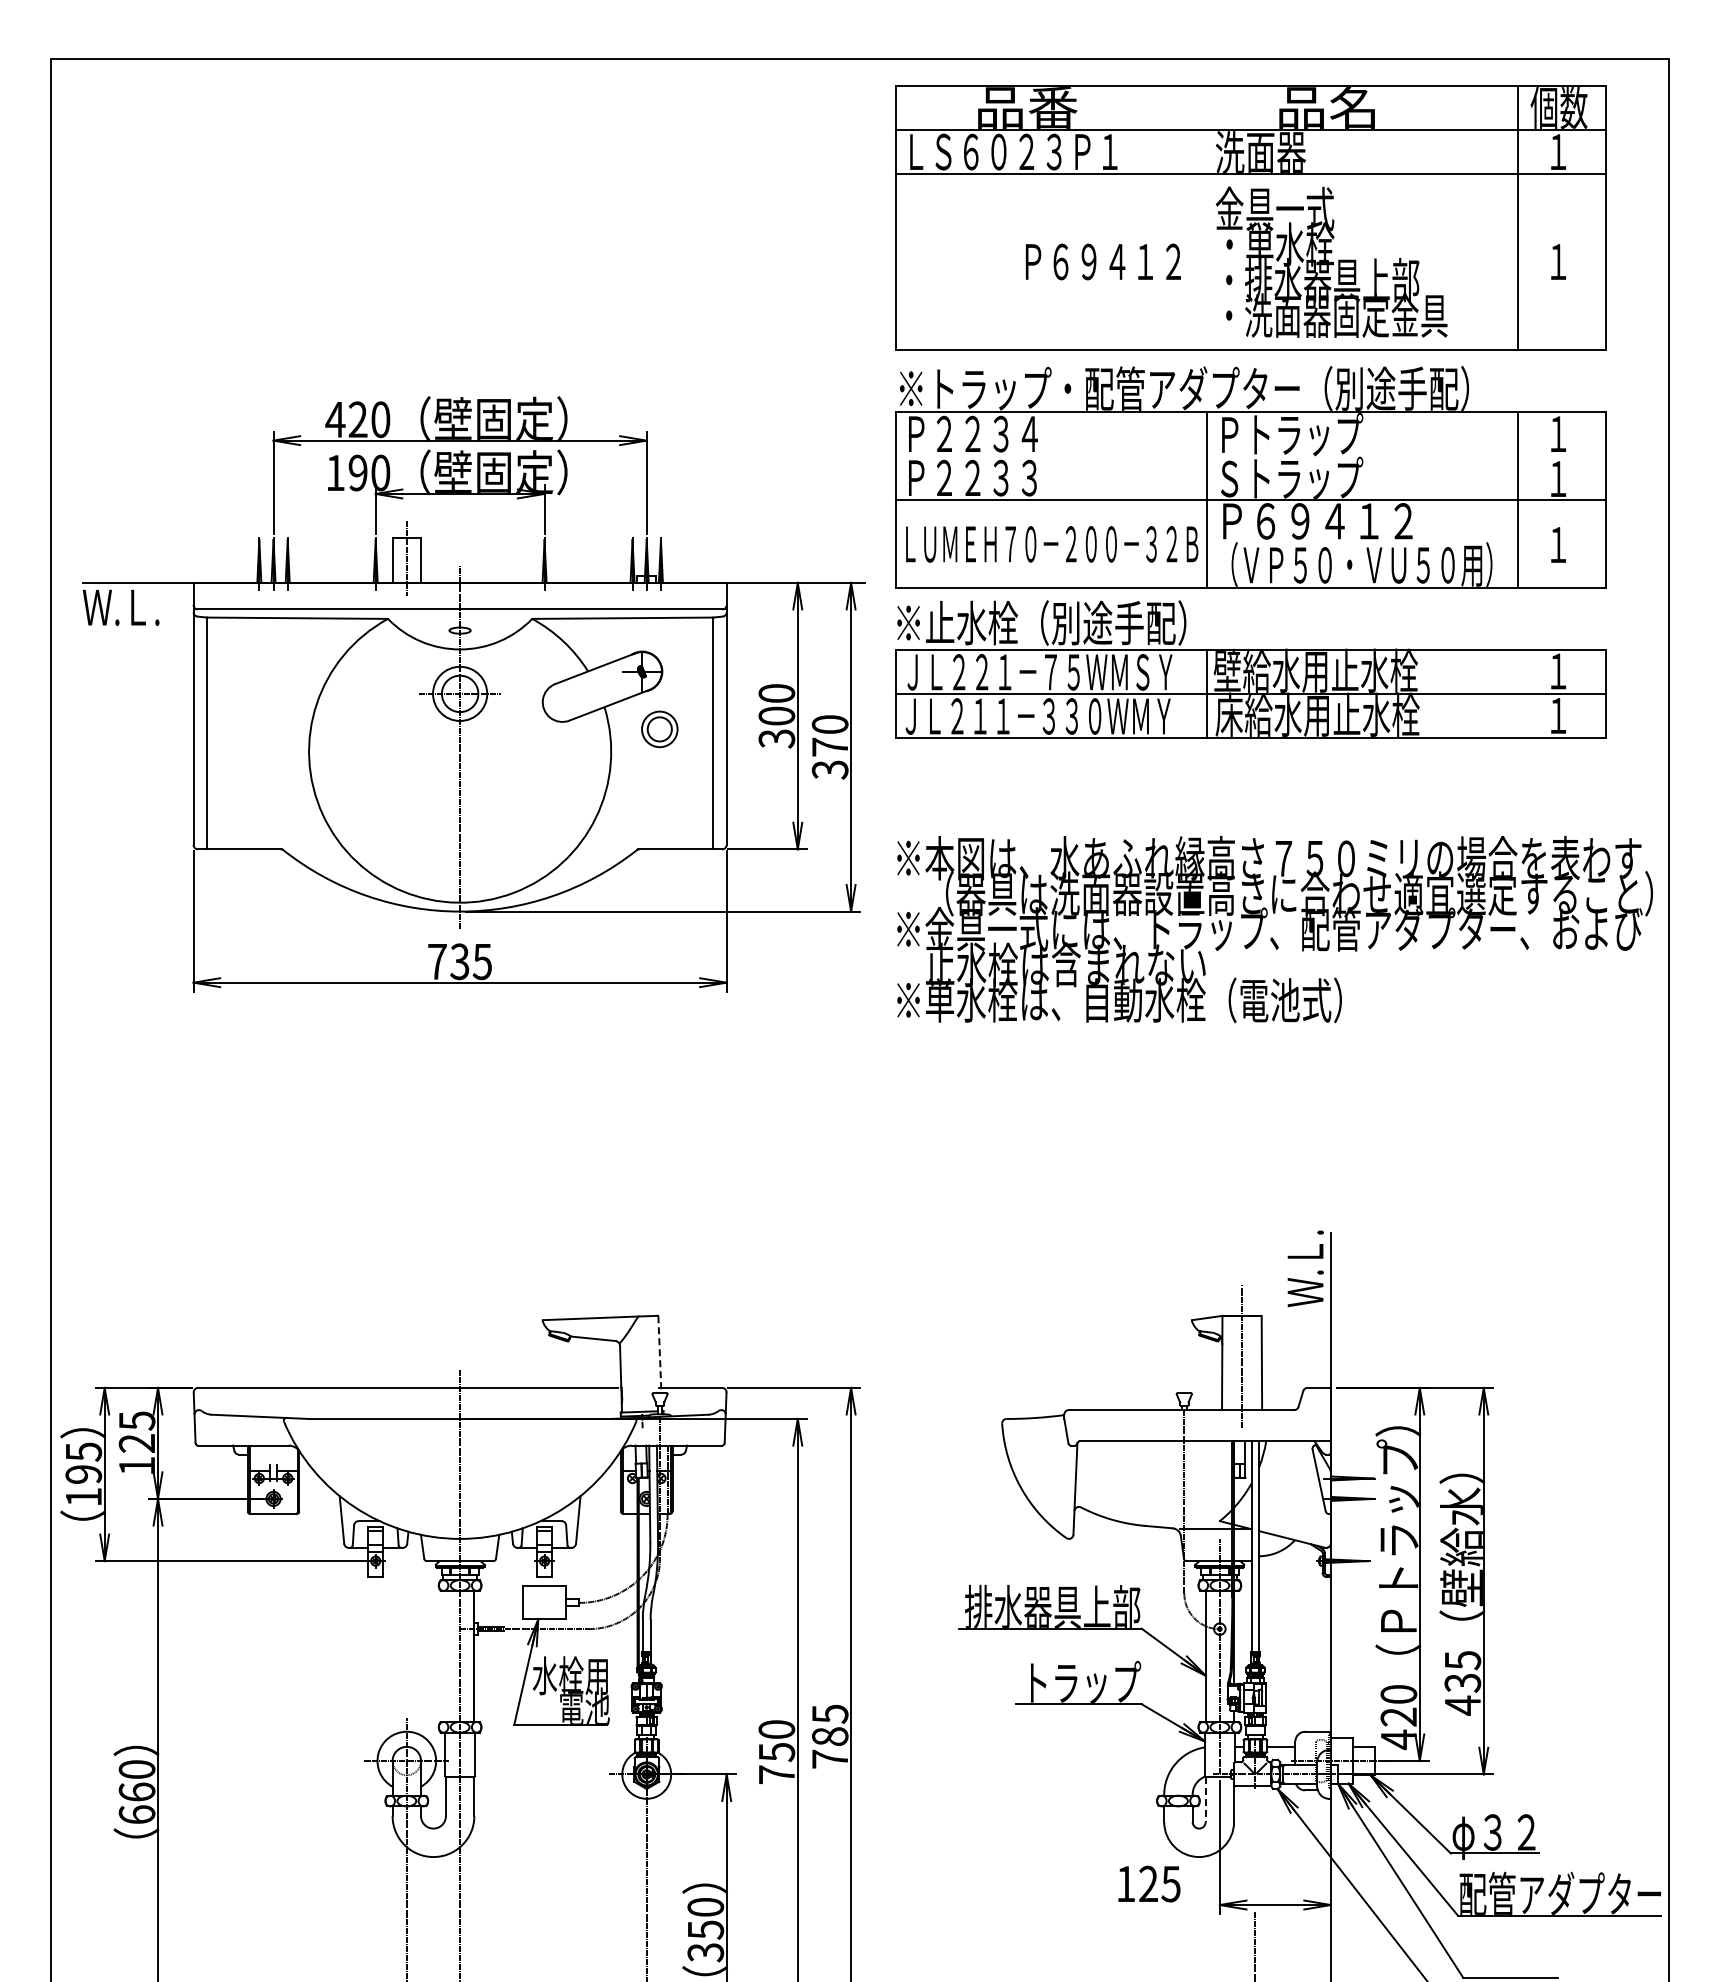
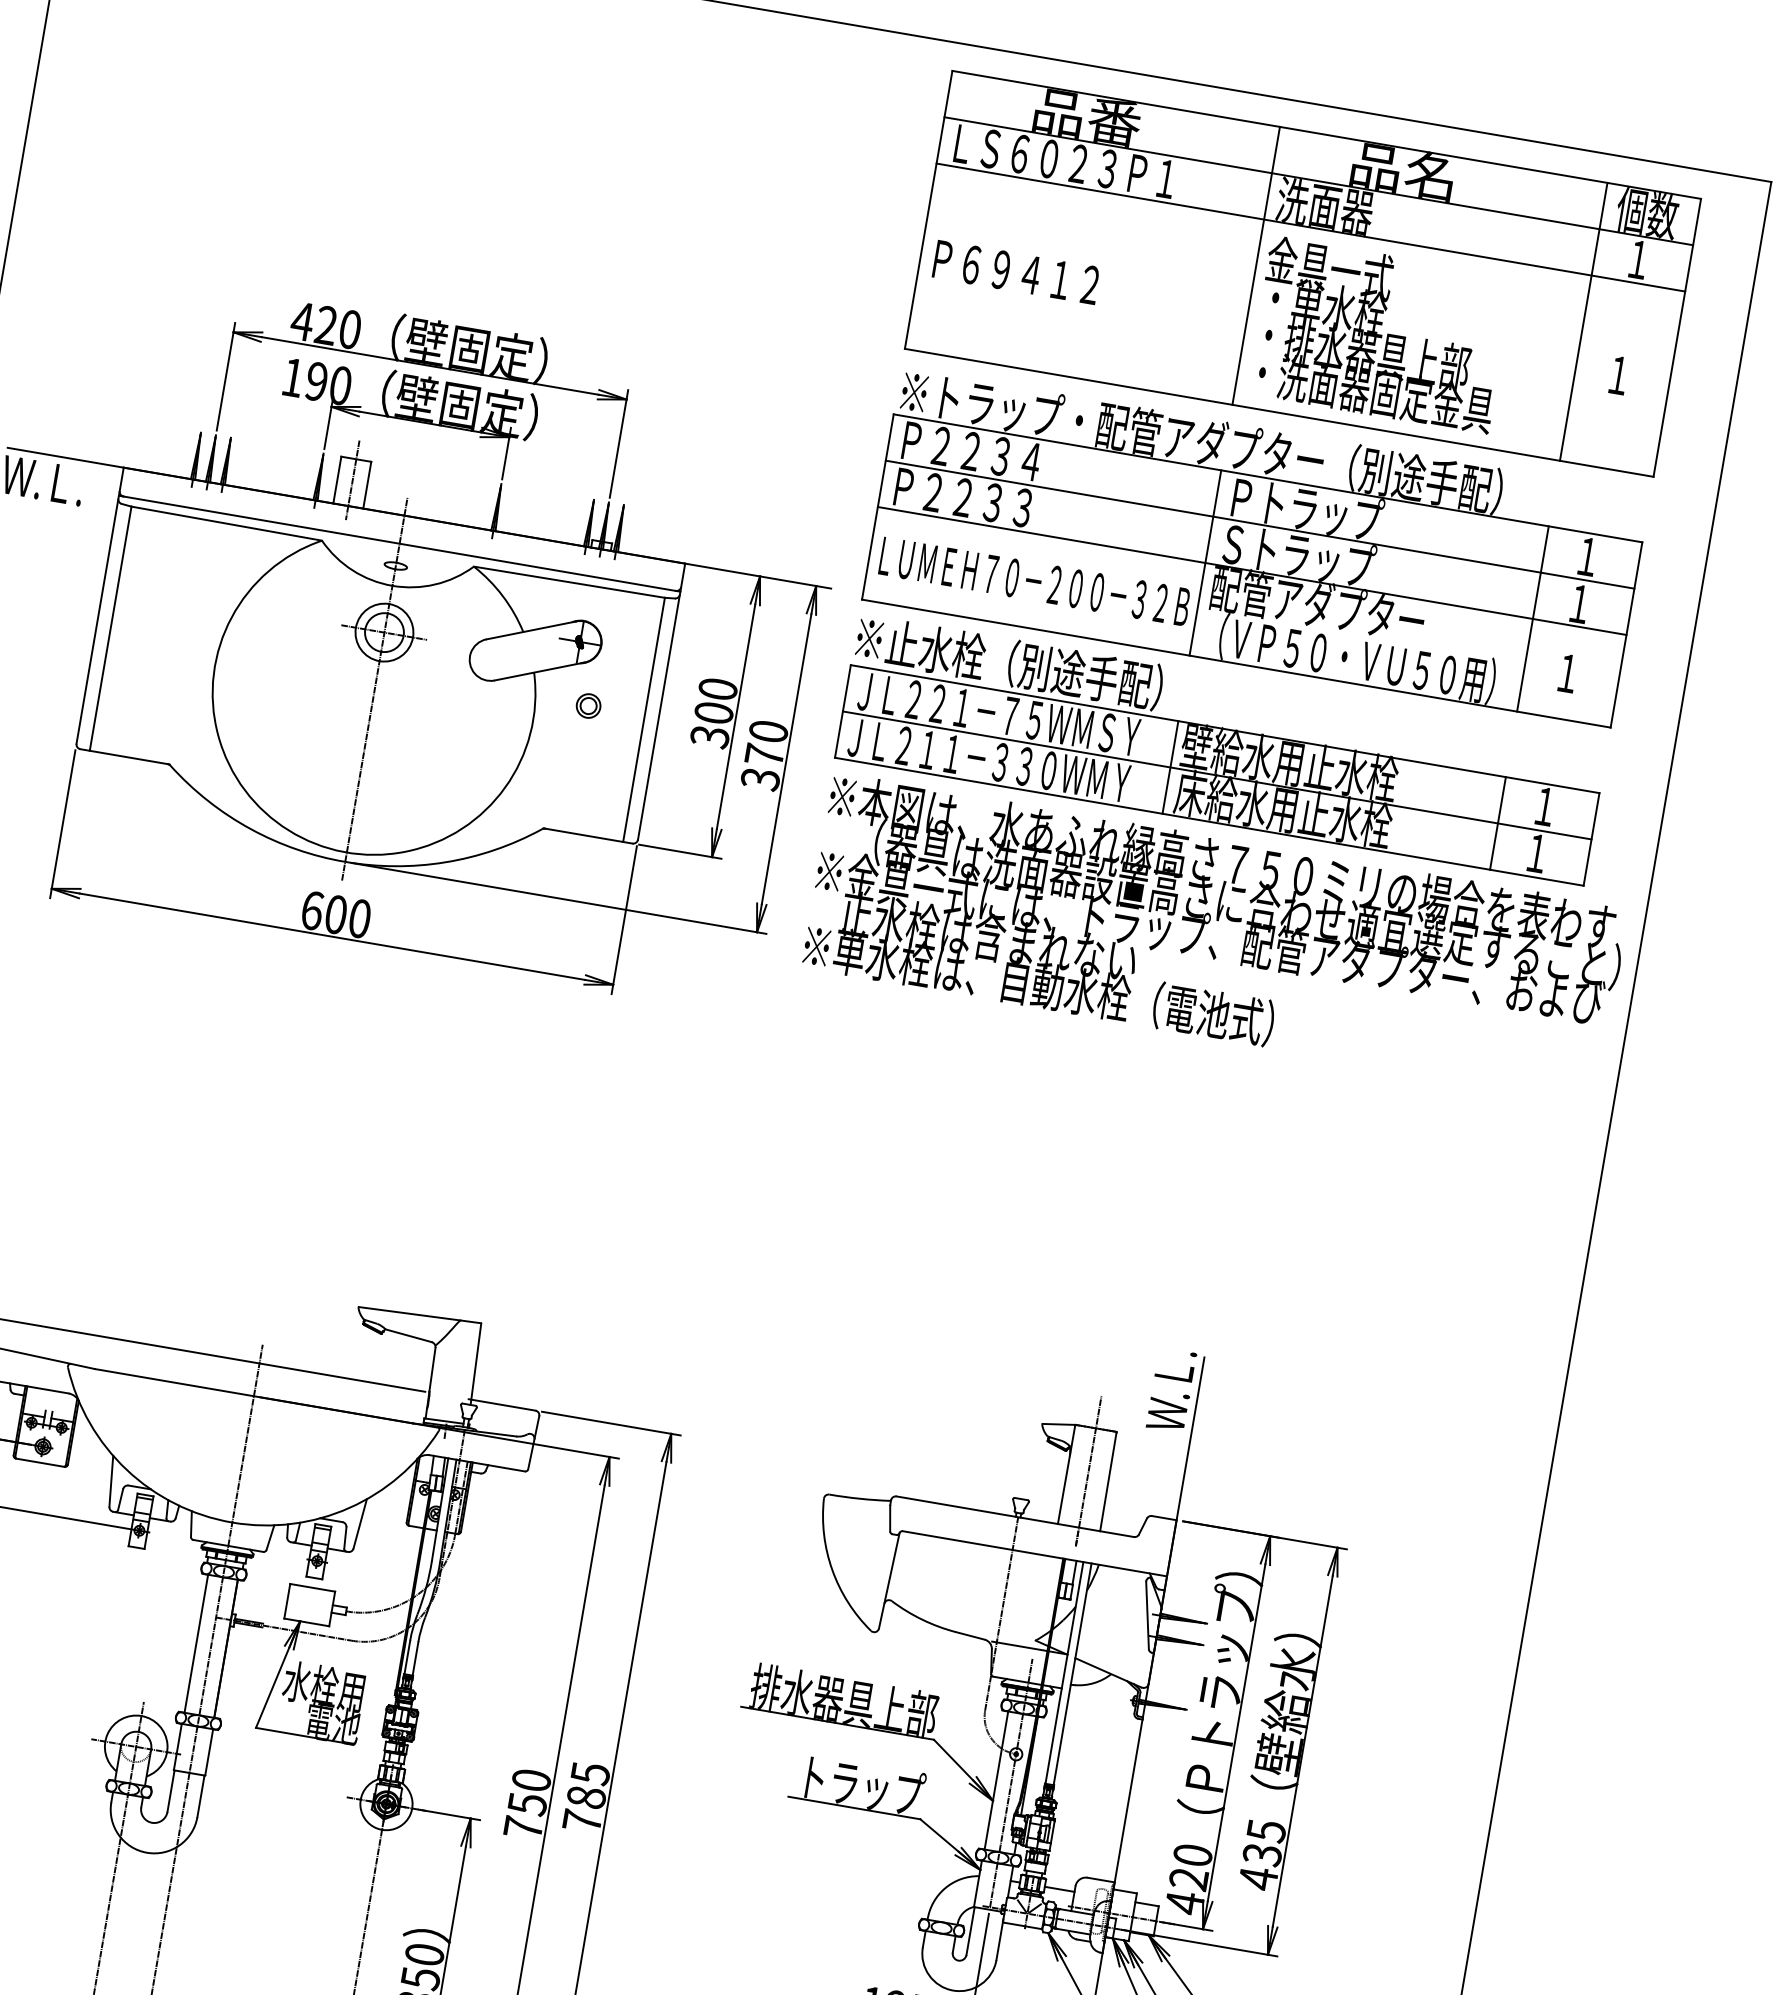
line: (1206, 218) -> (1256, 266), added
text: (1103, 261) -> (1016, 272), moved
line: (1250, 456) -> (1259, 524), added
text: (1316, 520) -> (1317, 604), Ｐ６９４１２ -> 配管アダプター
line: (1517, 694) -> (1497, 823), added
part: (660, 729) -> (589, 706), size x0.62
text: (1274, 929) -> (1214, 937), moved
text: (459, 961) -> (335, 914), 735 -> 600
line: (659, 1355) -> (475, 1365), dashed -> solid
line: (446, 1655) -> (197, 1642), added
line: (1205, 1799) -> (970, 1931), dashed -> solid

